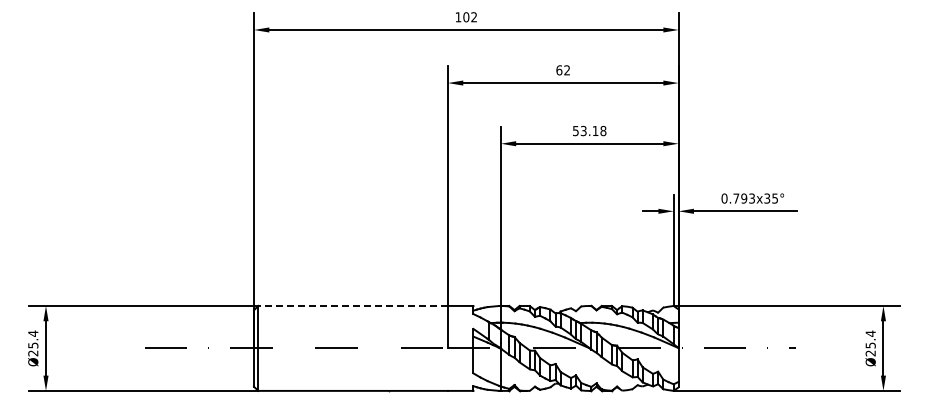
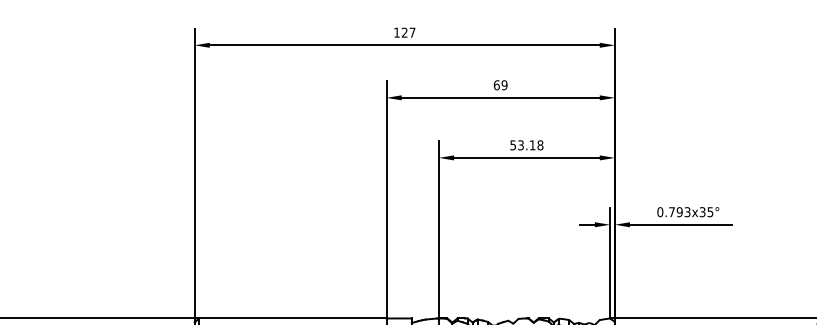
text: (469, 17) -> (407, 32), 102 -> 127
text: (567, 70) -> (504, 85), 62 -> 69
line: (353, 305) -> (293, 317), dashed -> solid

